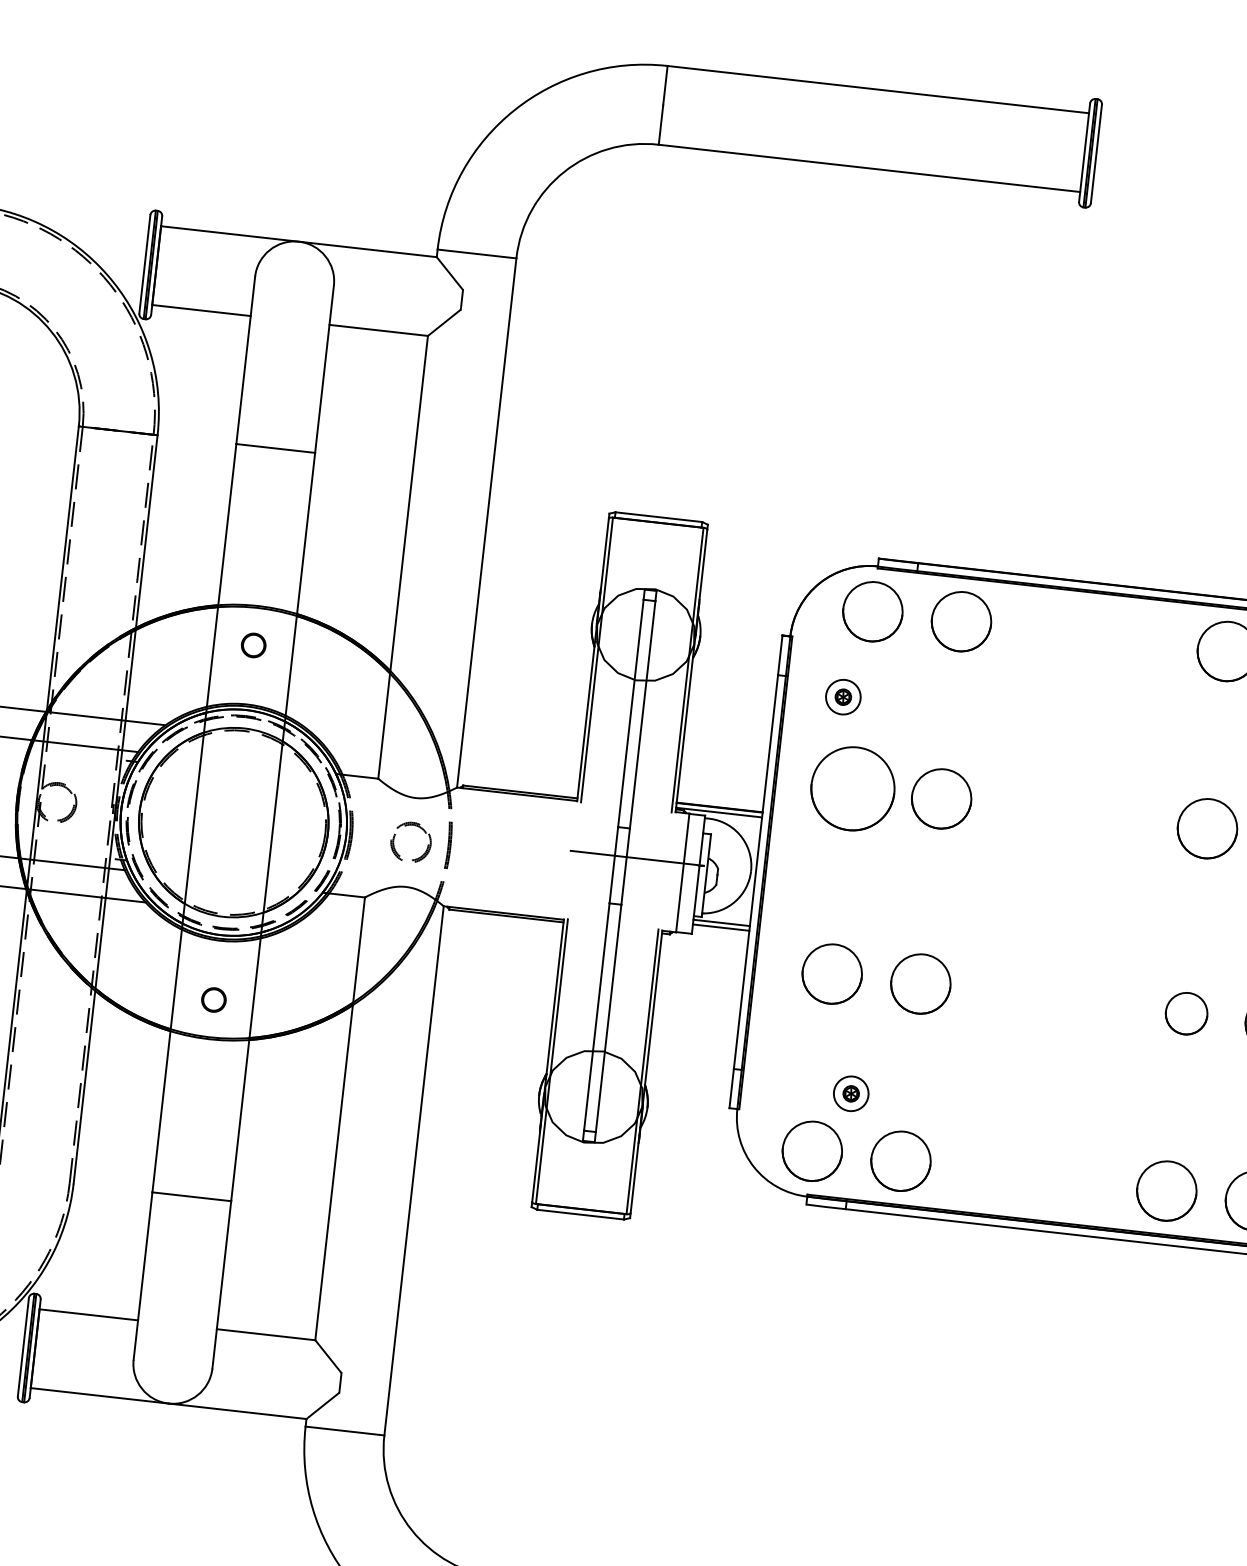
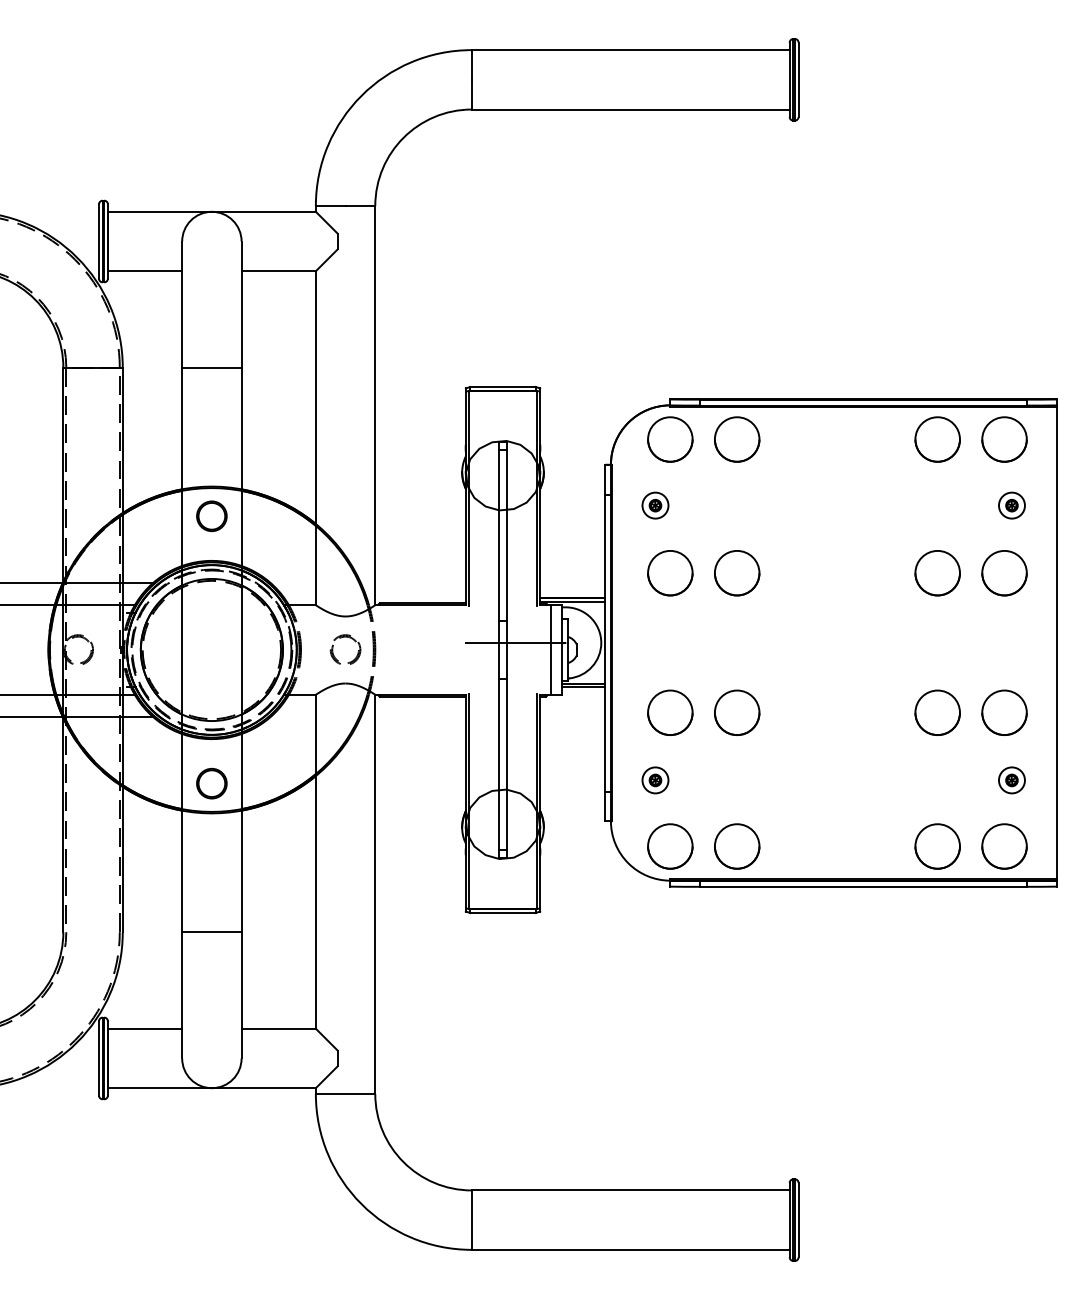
part: (253, 645) -> (211, 516), size x1.67
circle: (853, 789) -> (670, 573), size x0.71
part: (213, 999) -> (211, 783), size x1.67
circle: (1186, 1013) -> (937, 712), size x1.43
part: (851, 1093) -> (655, 780), moved

